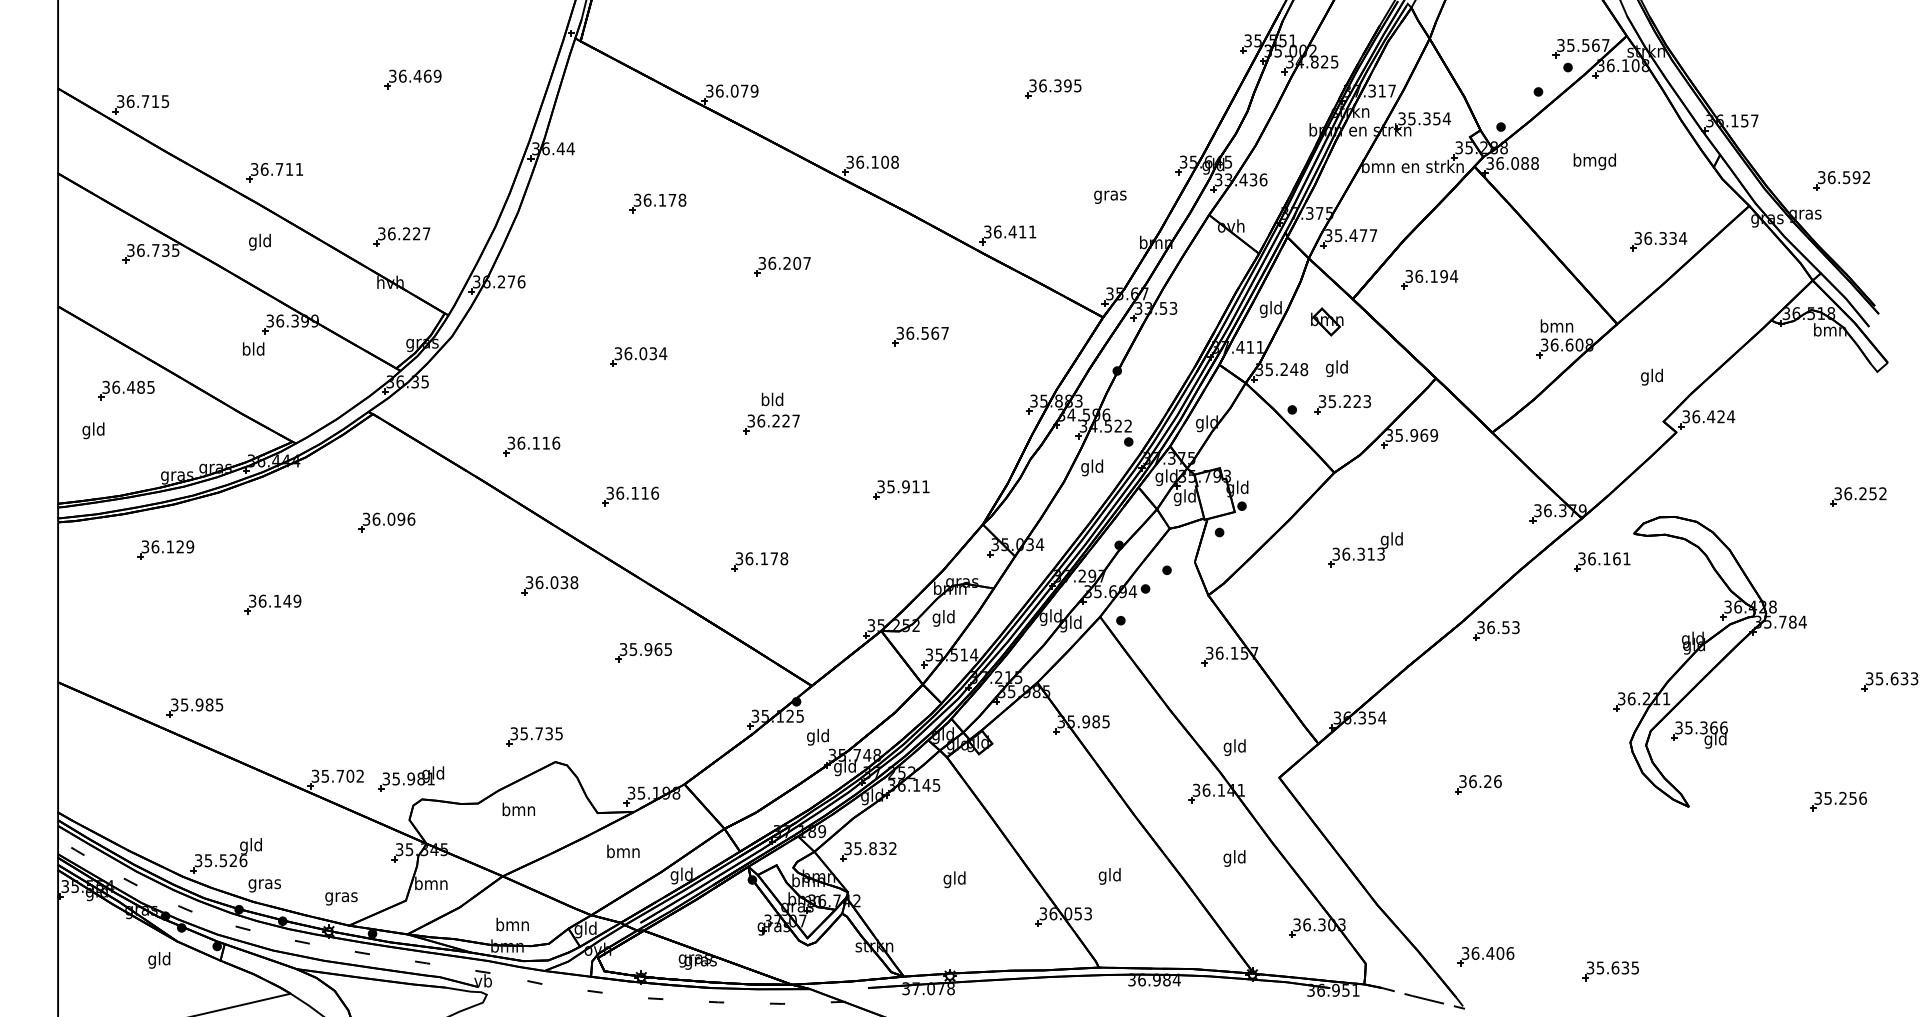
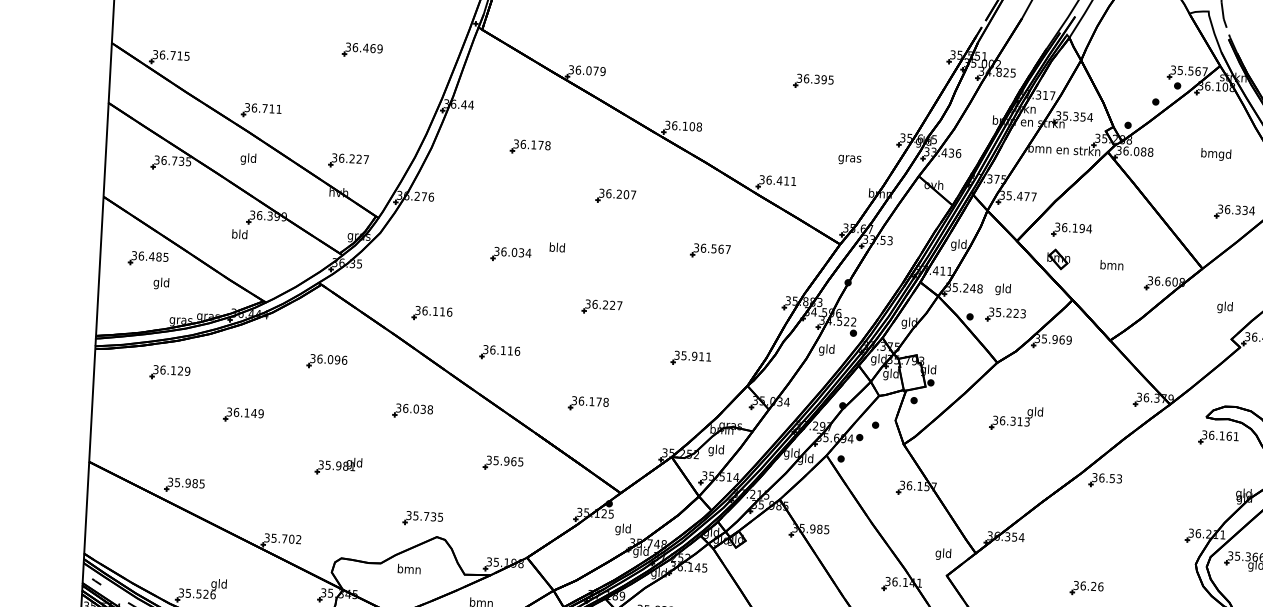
text: (1594, 161) -> (1215, 154), moved
part: (1327, 321) -> (1058, 259), moved
text: (1556, 325) -> (1111, 264), moved
text: (772, 399) -> (557, 247), moved
text: (93, 430) -> (161, 283), moved
part: (1602, 561) -> (1219, 437), moved
part: (549, 585) -> (412, 410), moved
text: (1234, 747) -> (943, 554), moved
part: (411, 778) -> (338, 465), moved

